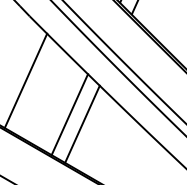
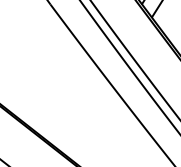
line: (25, 80) -> (37, 67), removed
line: (69, 114) -> (76, 107), removed
line: (82, 123) -> (87, 118), removed

